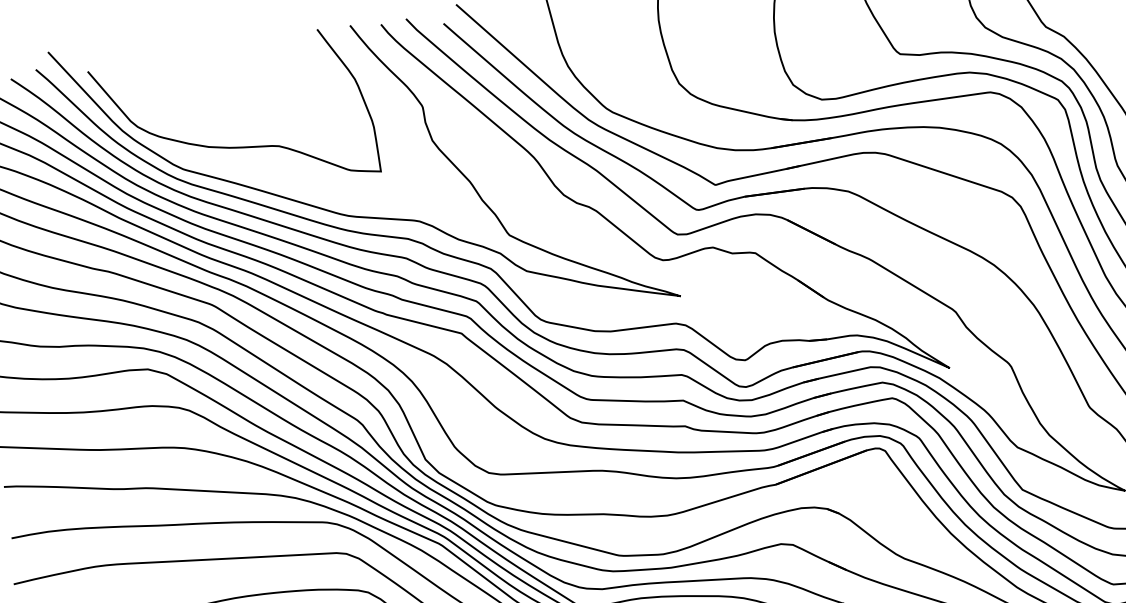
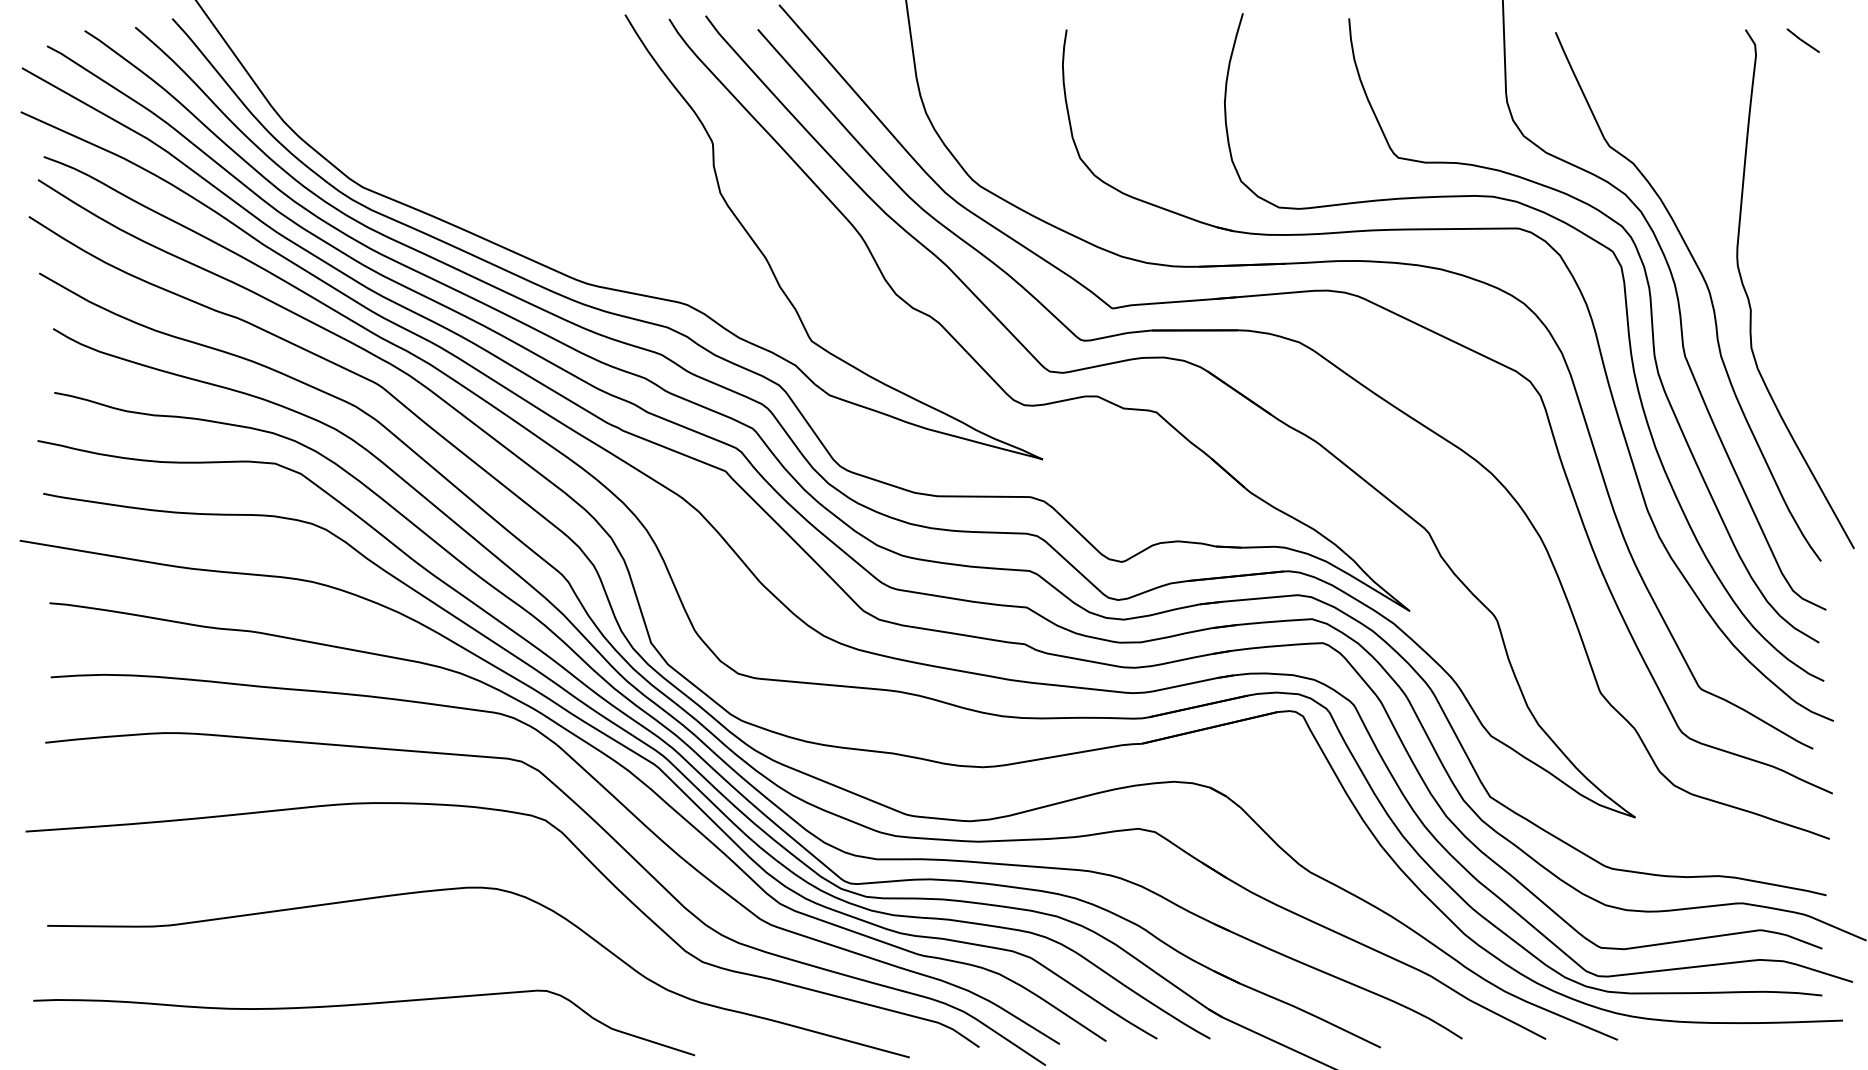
curve: (231, 146) -> (435, 164), removed

